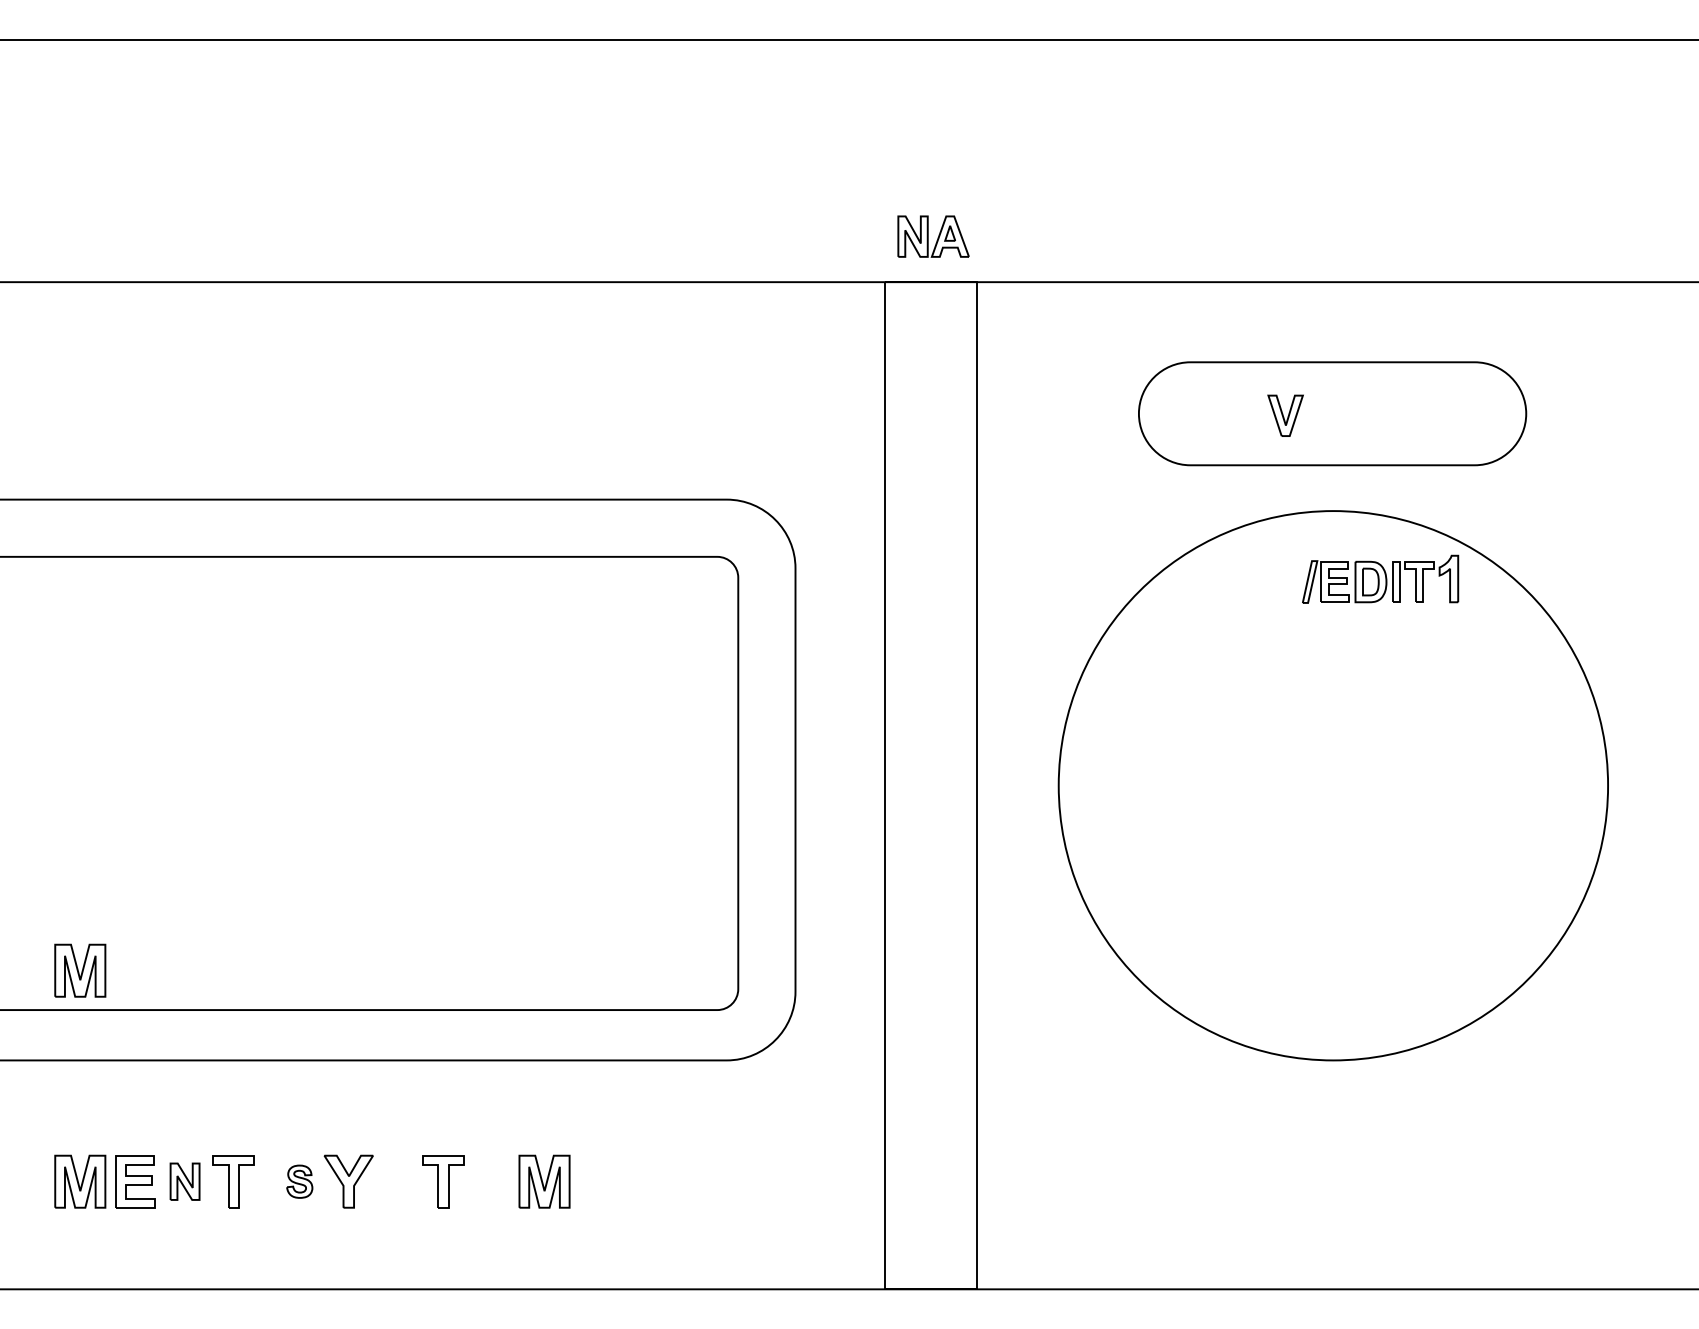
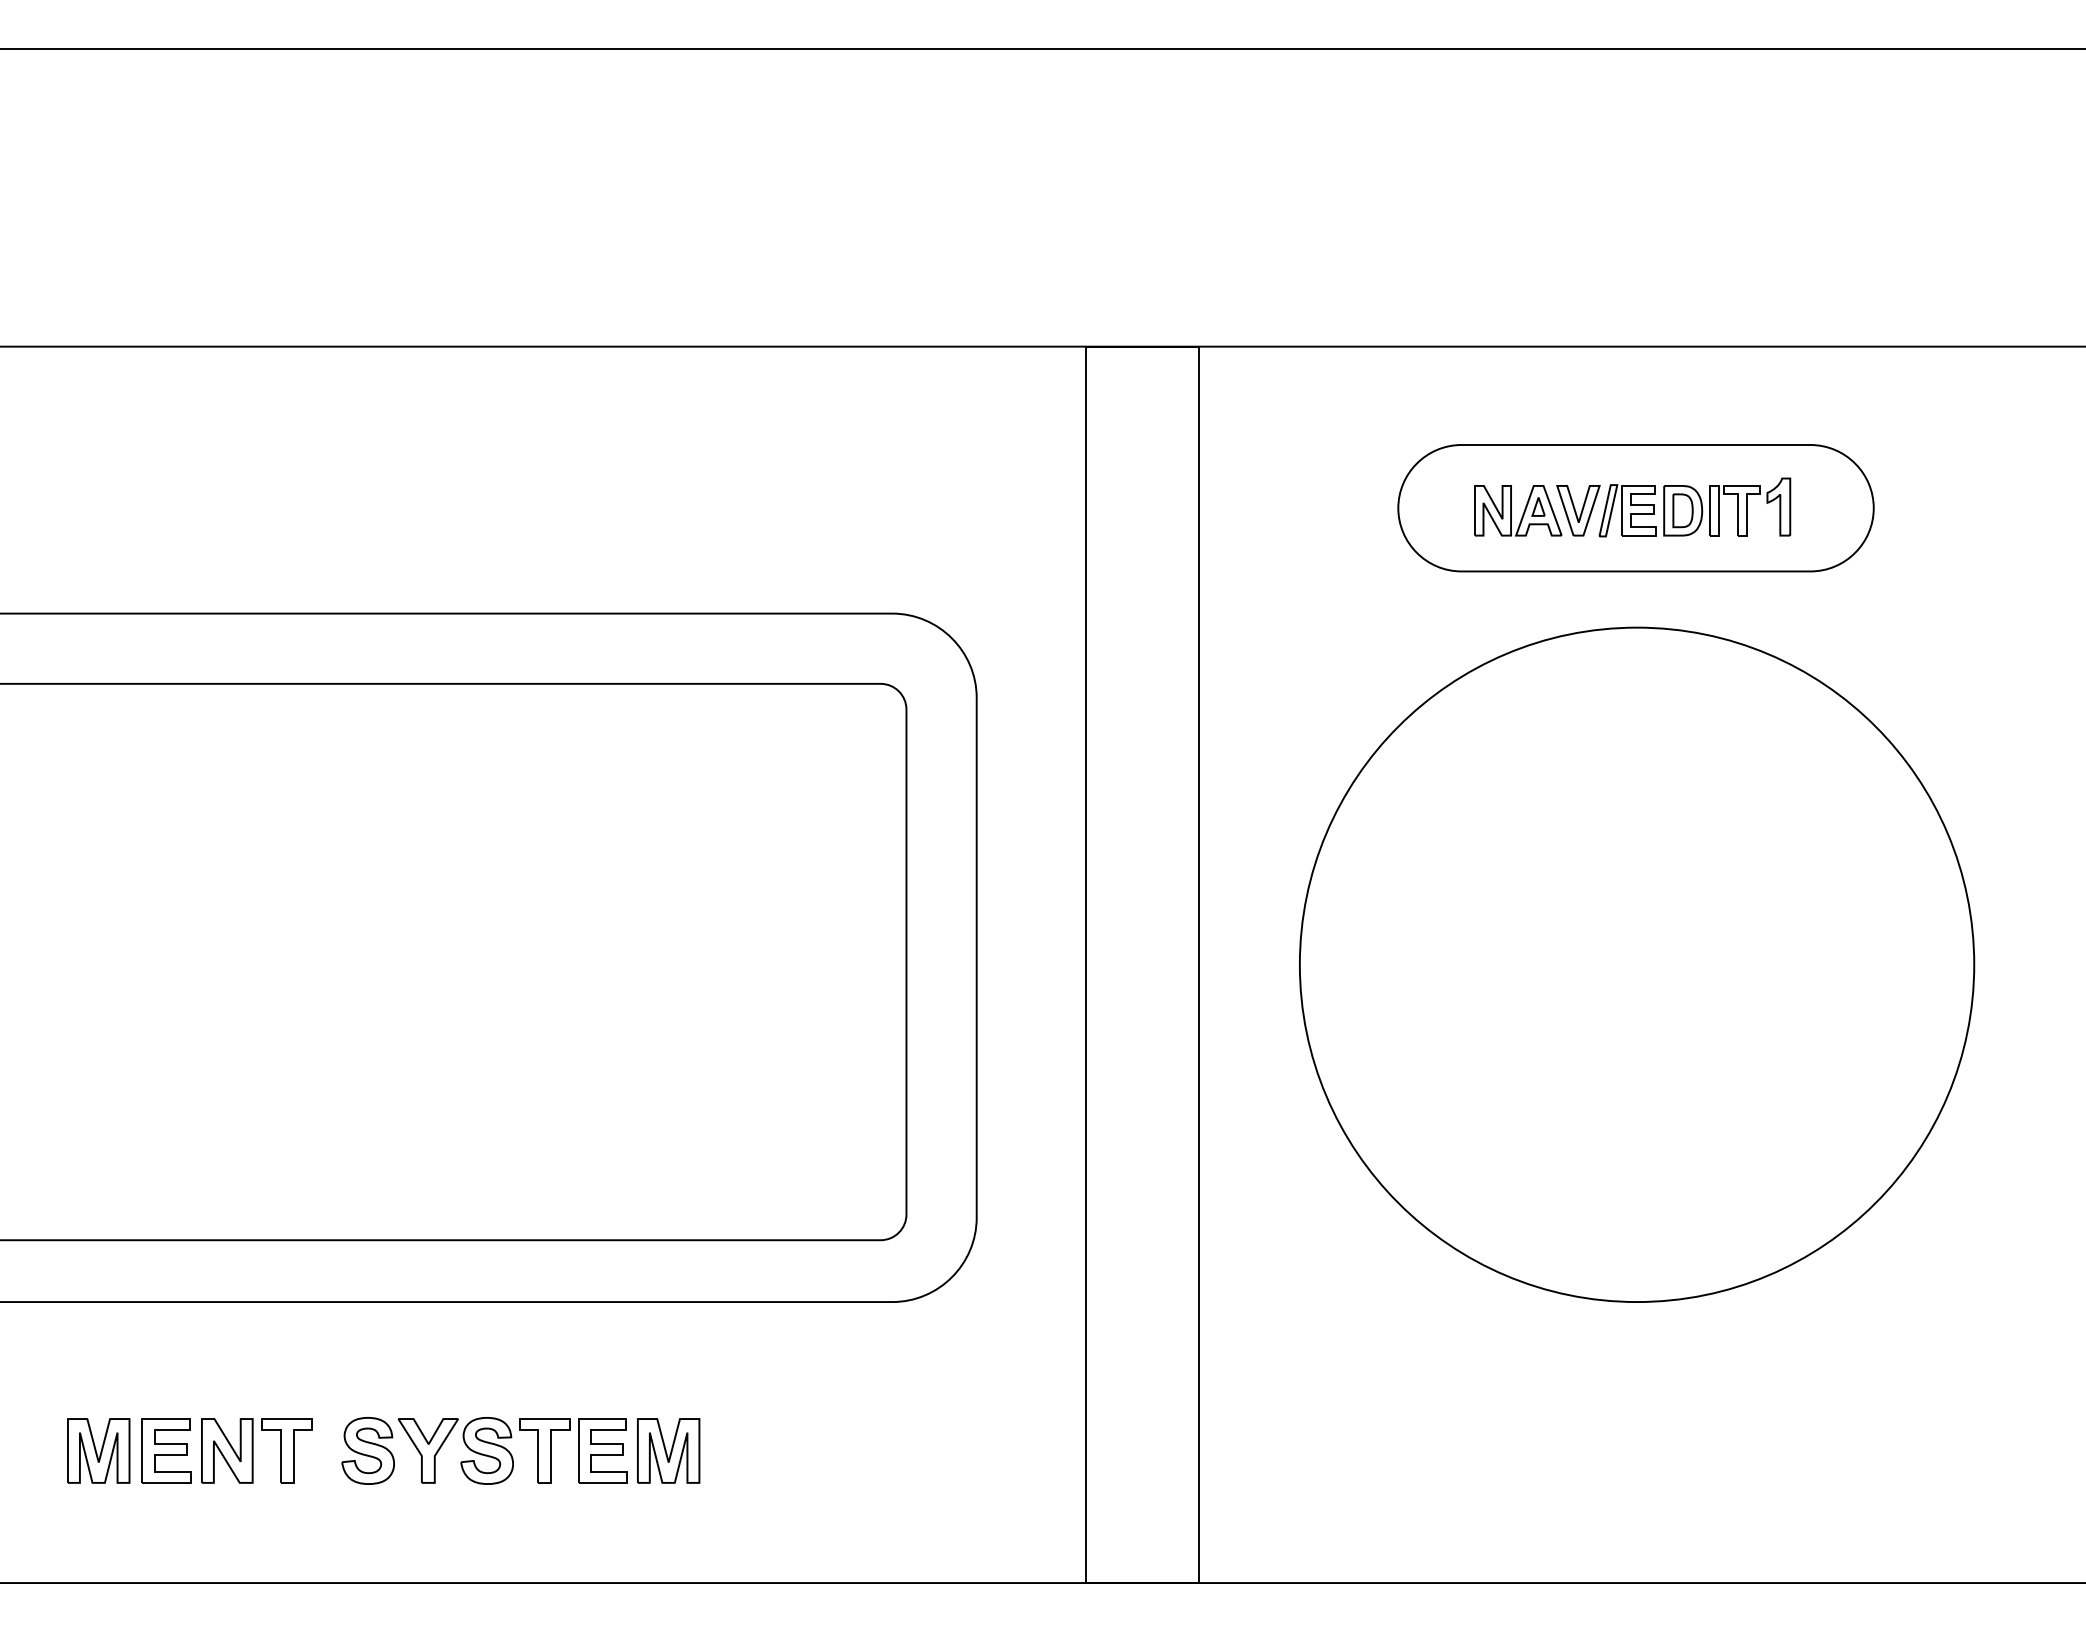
part: (933, 236) -> (1518, 510), moved
part: (1380, 579) -> (1694, 507), moved
part: (80, 970) -> (98, 1191), removed
part: (185, 1181) -> (227, 1450), size x1.43
part: (299, 1181) -> (367, 1450), size x1.67
part: (396, 1181) -> (486, 1450), added
part: (490, 1181) -> (602, 1450), added

